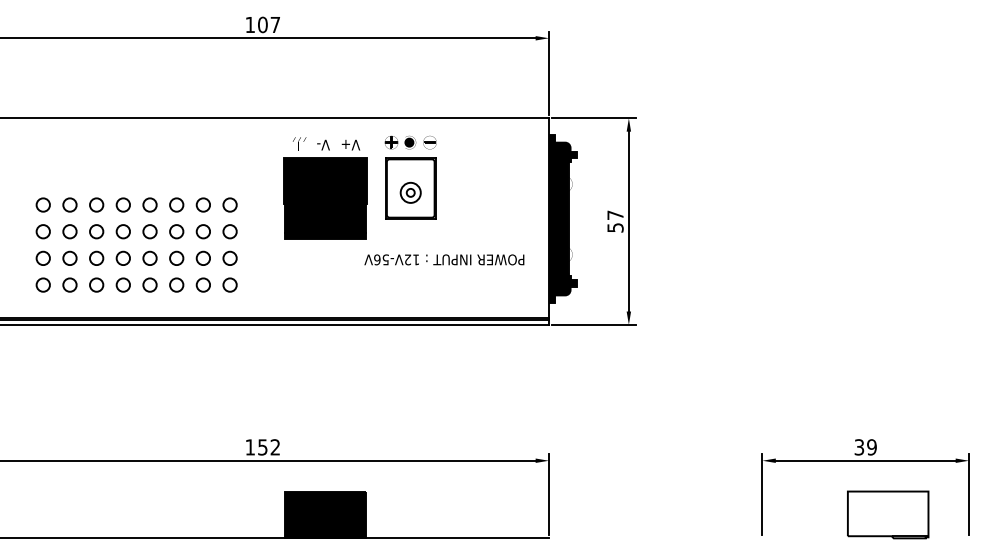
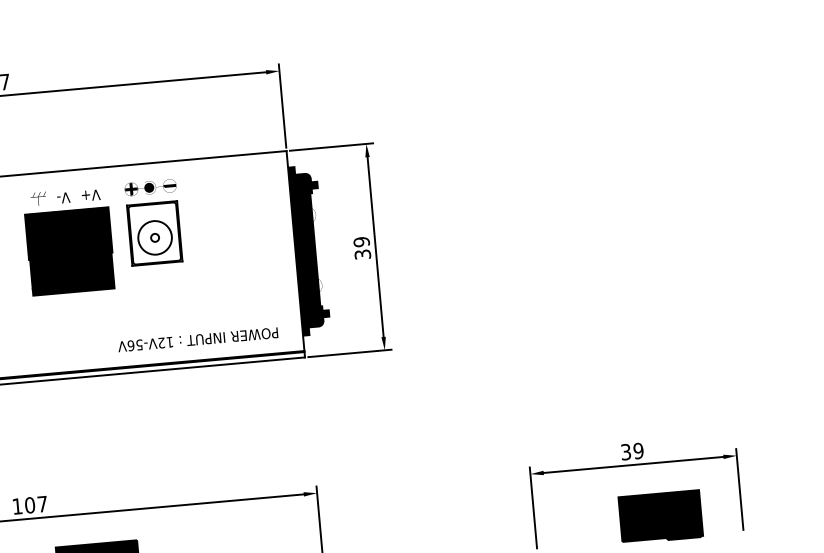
circle: (410, 192) -> (154, 237), size x1.67
text: (615, 221) -> (362, 248), 57 -> 39
text: (444, 259) -> (198, 339), moved
text: (268, 447) -> (35, 504), 152 -> 107
fill: (887, 514) -> (660, 516), added

